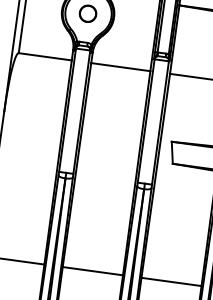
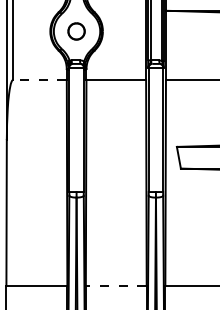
line: (45, 56) -> (40, 79), solid -> dashed
line: (92, 270) -> (115, 285), solid -> dashed

